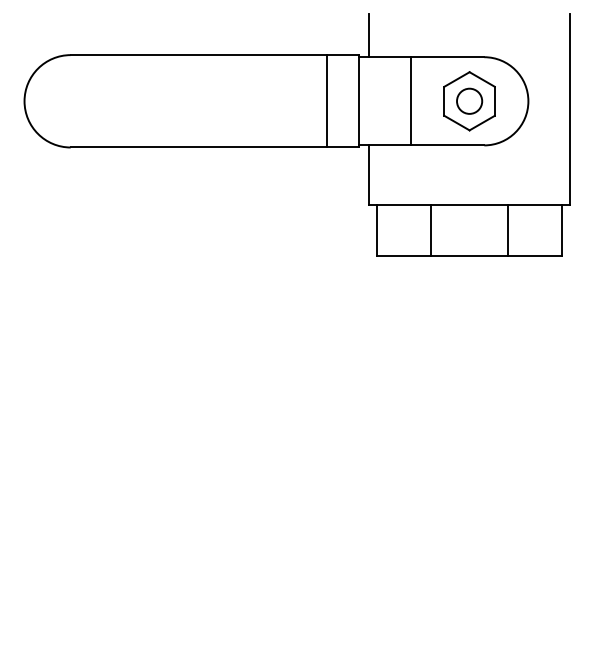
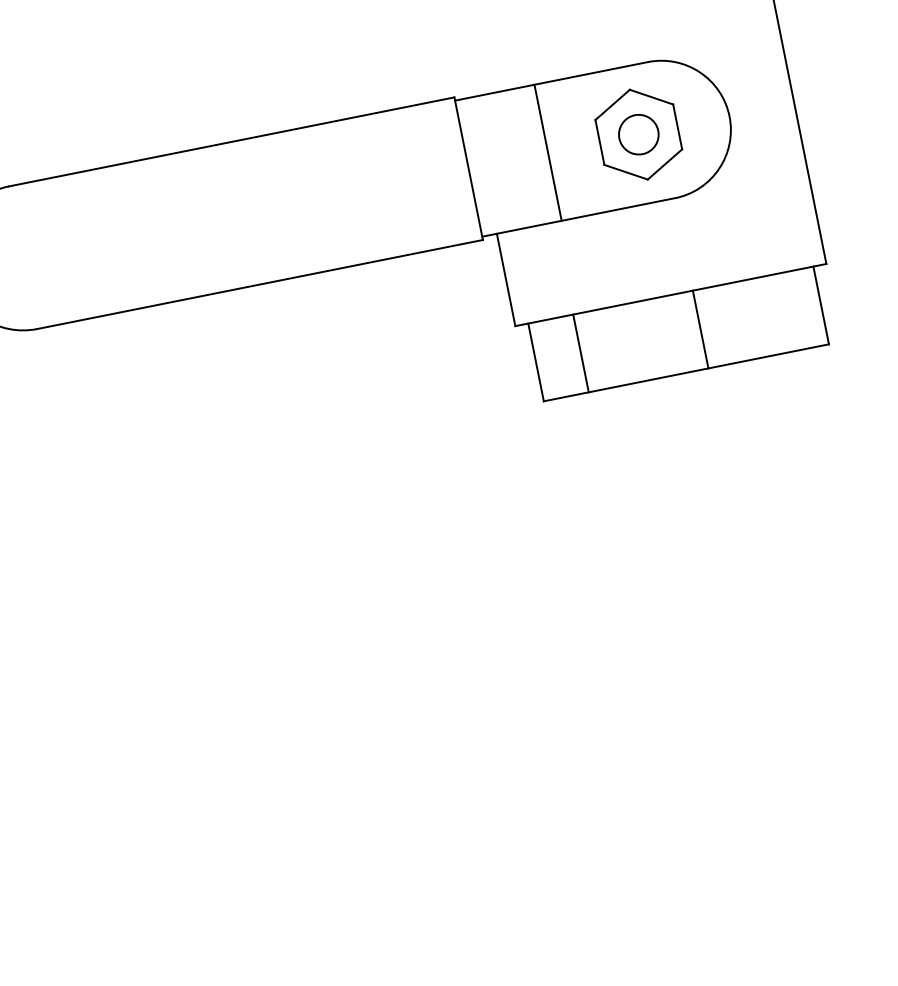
line: (368, 35) -> (462, 64), removed
line: (327, 101) -> (419, 178), removed
line: (431, 230) -> (581, 353), moved
line: (507, 230) -> (700, 329), moved

